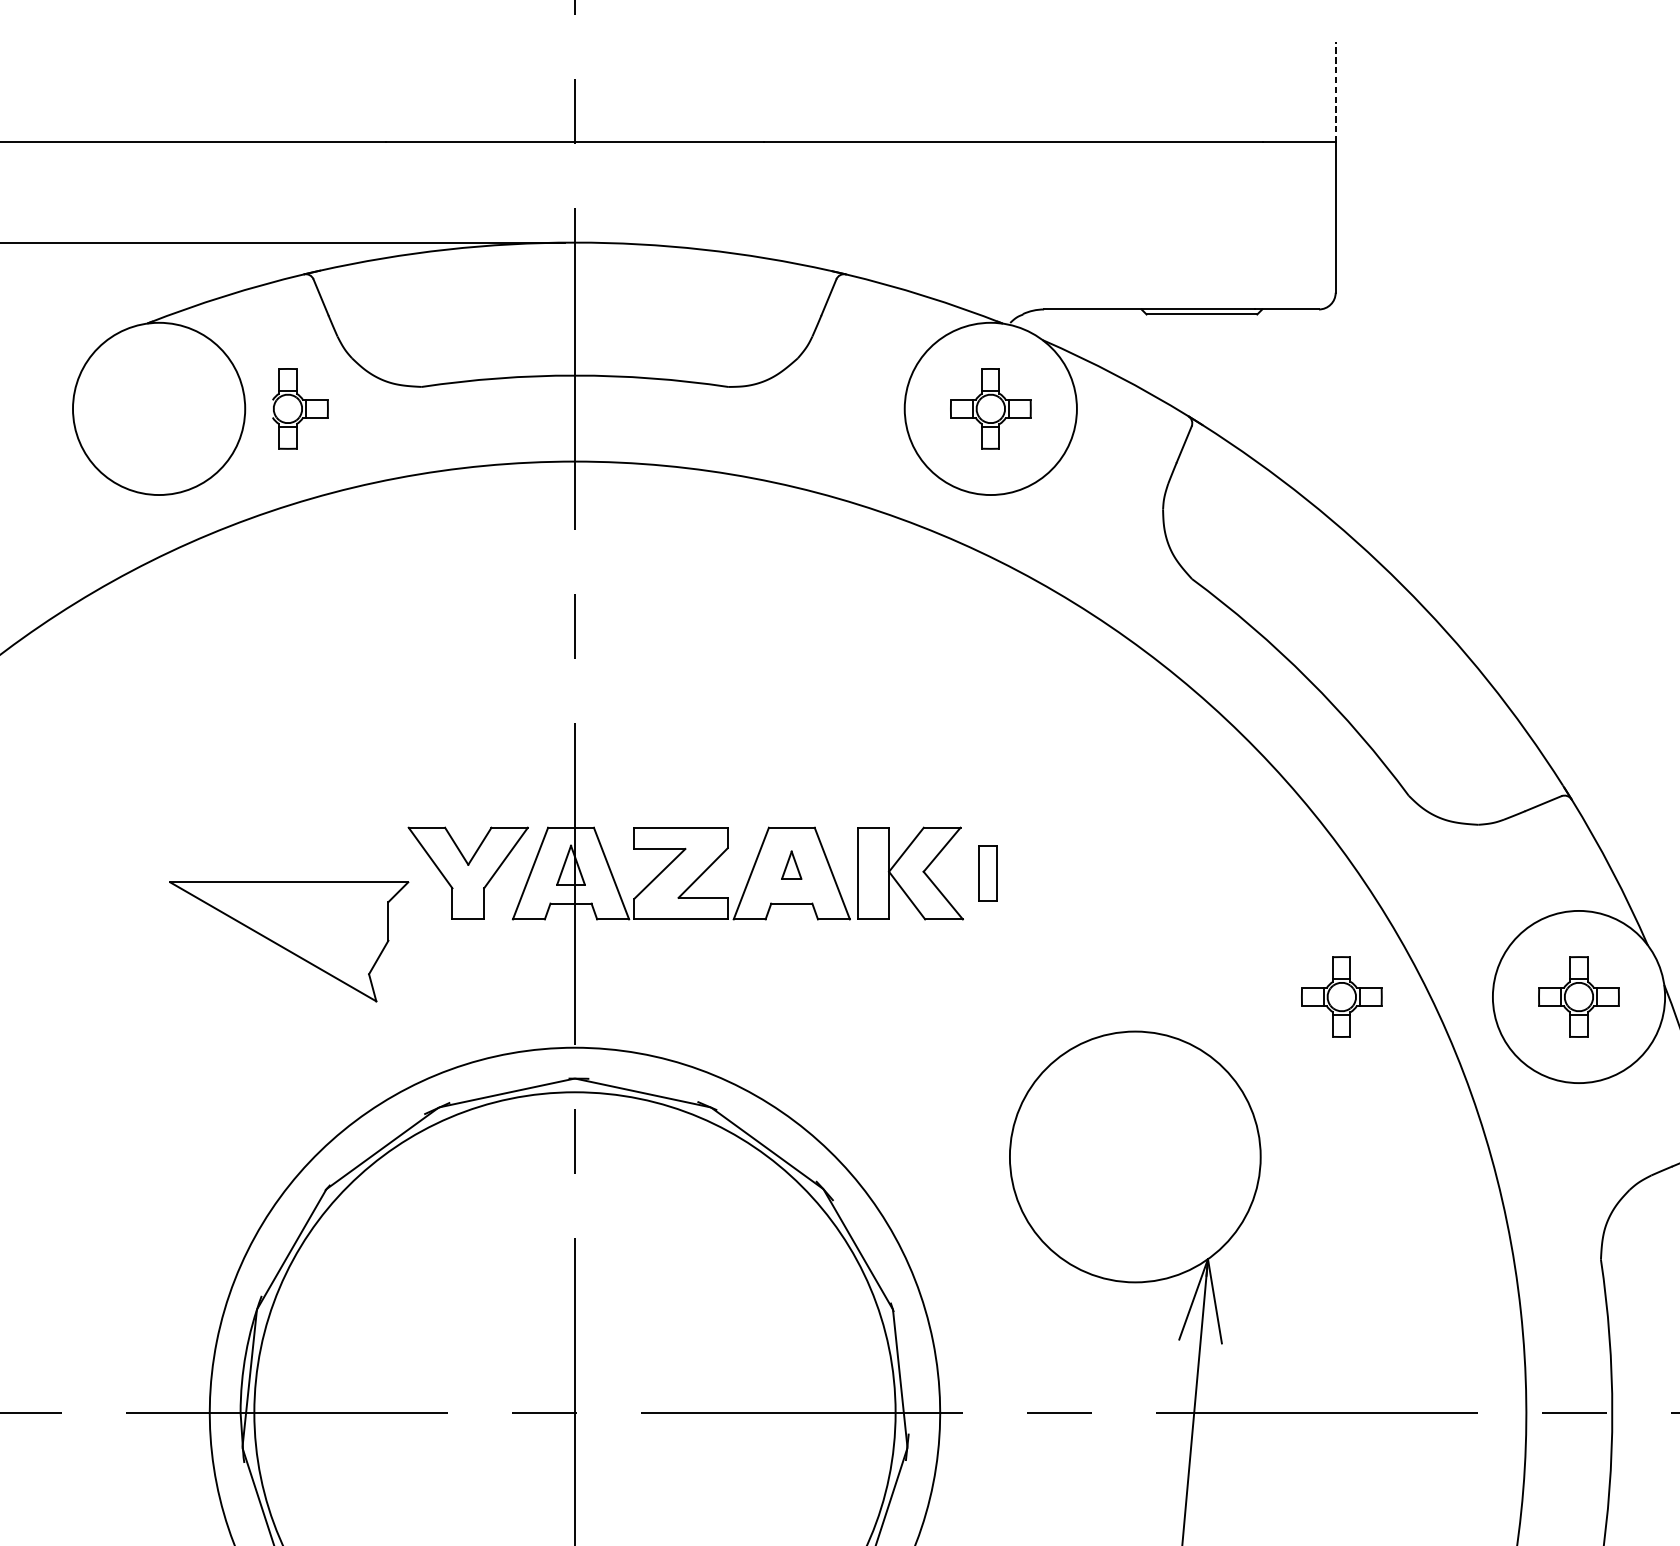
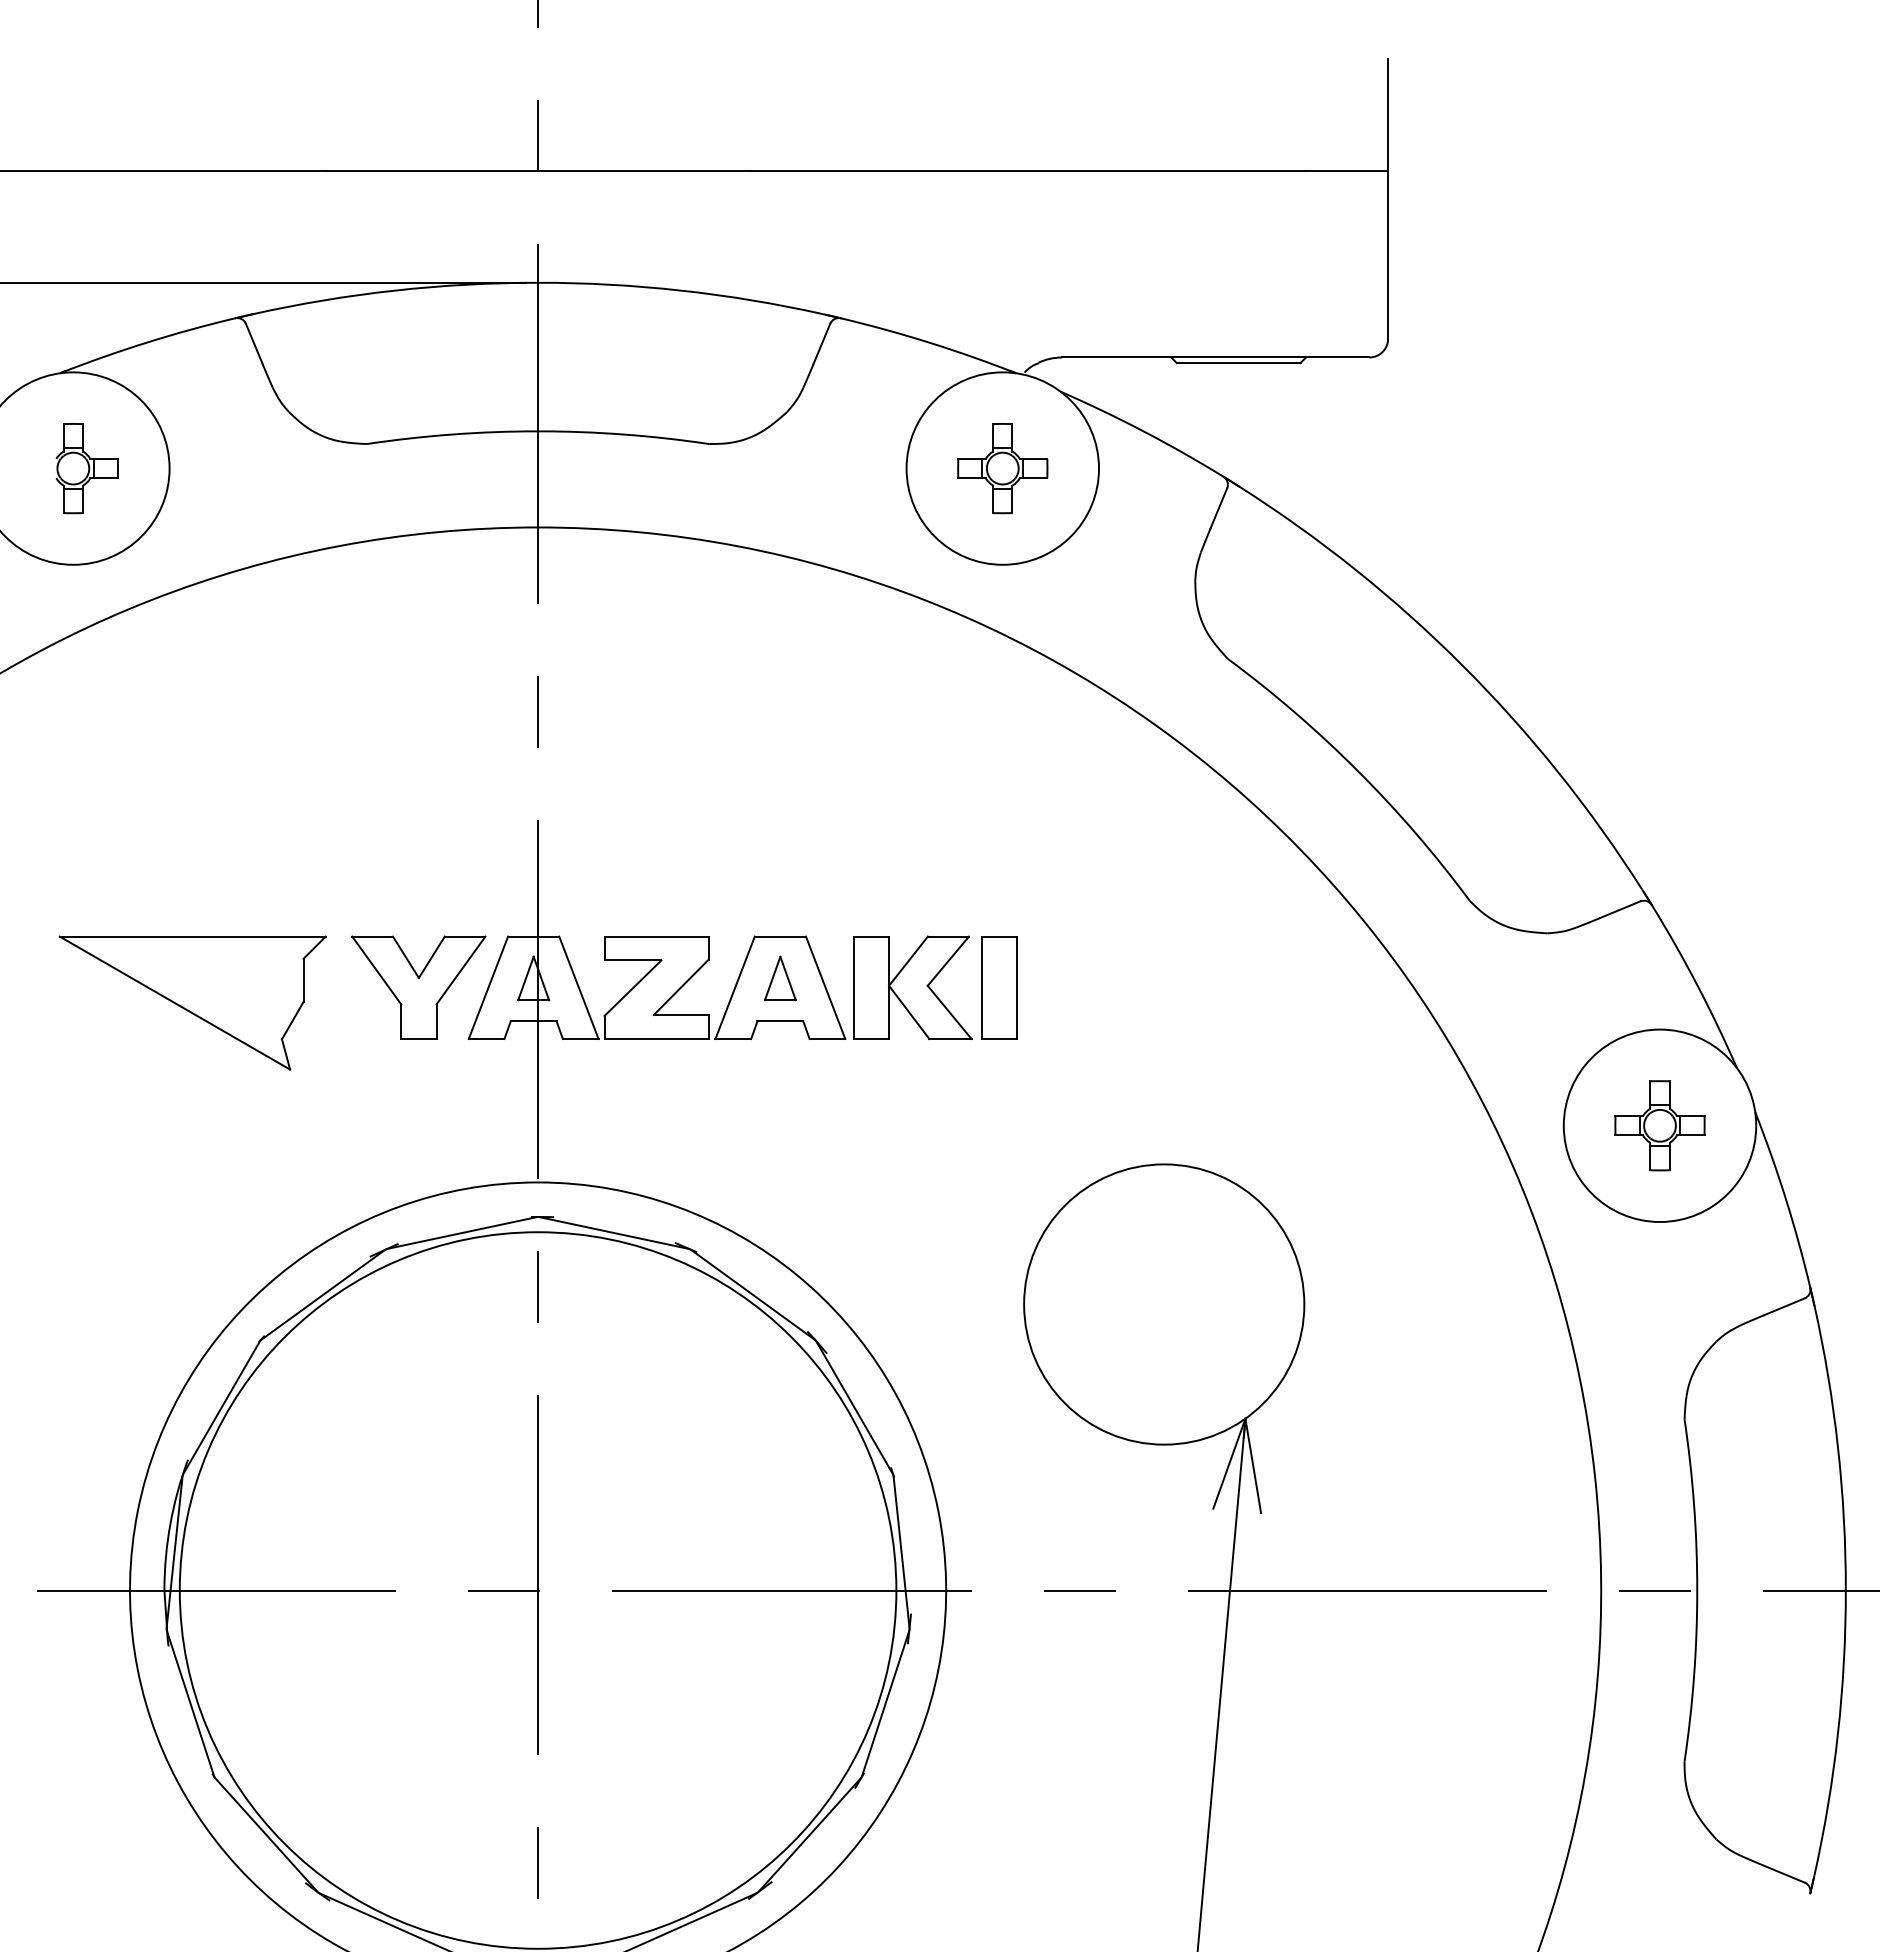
line: (1336, 92) -> (1388, 114), dashed -> solid
part: (299, 408) -> (86, 468), moved
part: (791, 865) -> (779, 978), size x1.43
part: (987, 873) -> (999, 987), size x1.67
part: (288, 941) -> (192, 1002), moved
part: (1341, 996) -> (1394, 1125), removed

